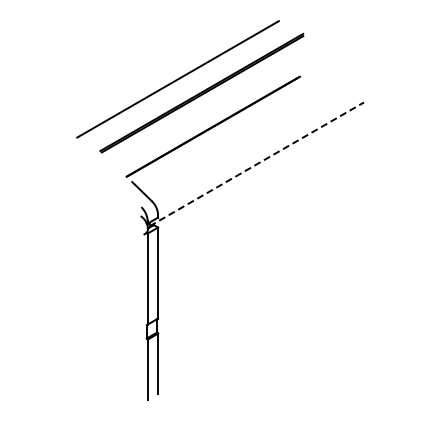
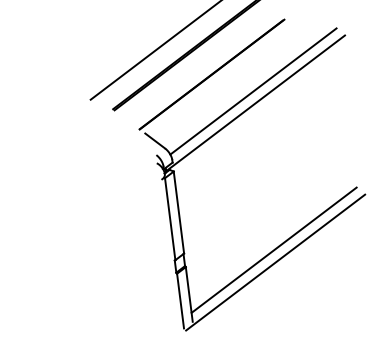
line: (255, 150) -> (252, 91), added
line: (256, 164) -> (255, 103), dashed -> solid
line: (256, 327) -> (273, 250), added
line: (256, 340) -> (275, 262), added

